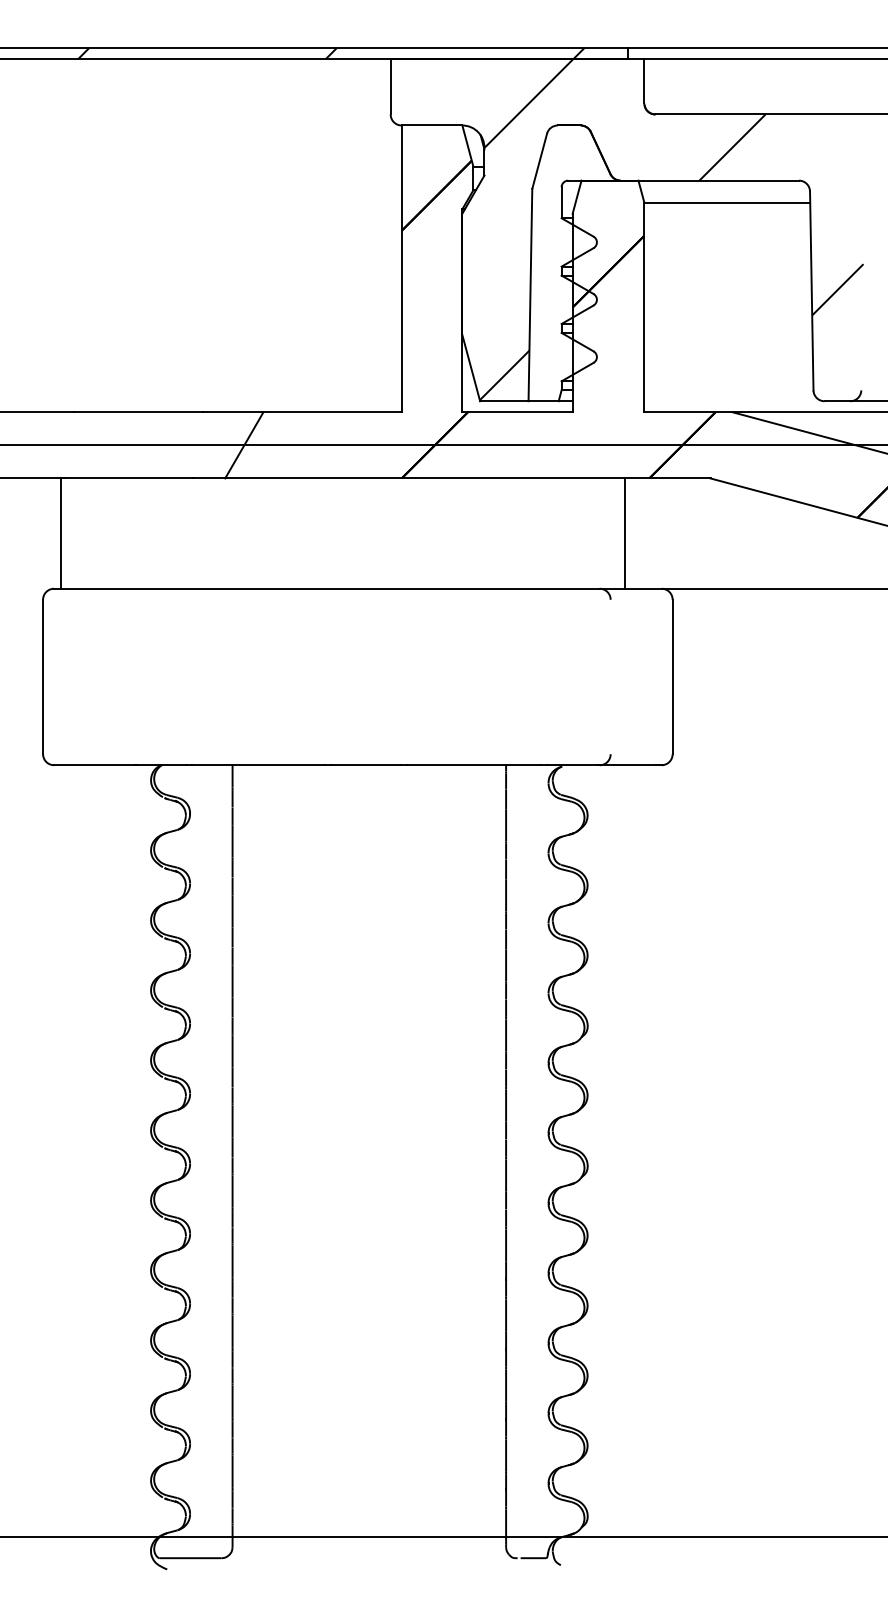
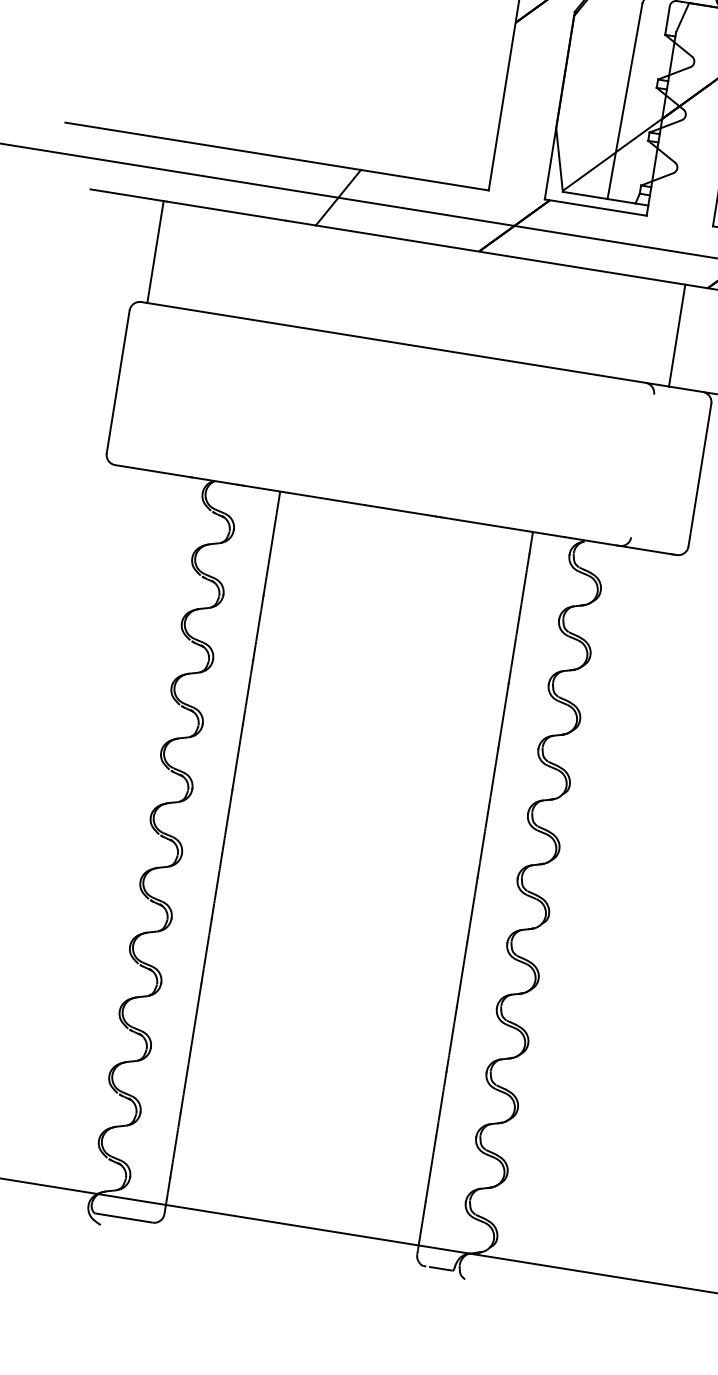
hatch: (558, 320) -> (647, 128), added

